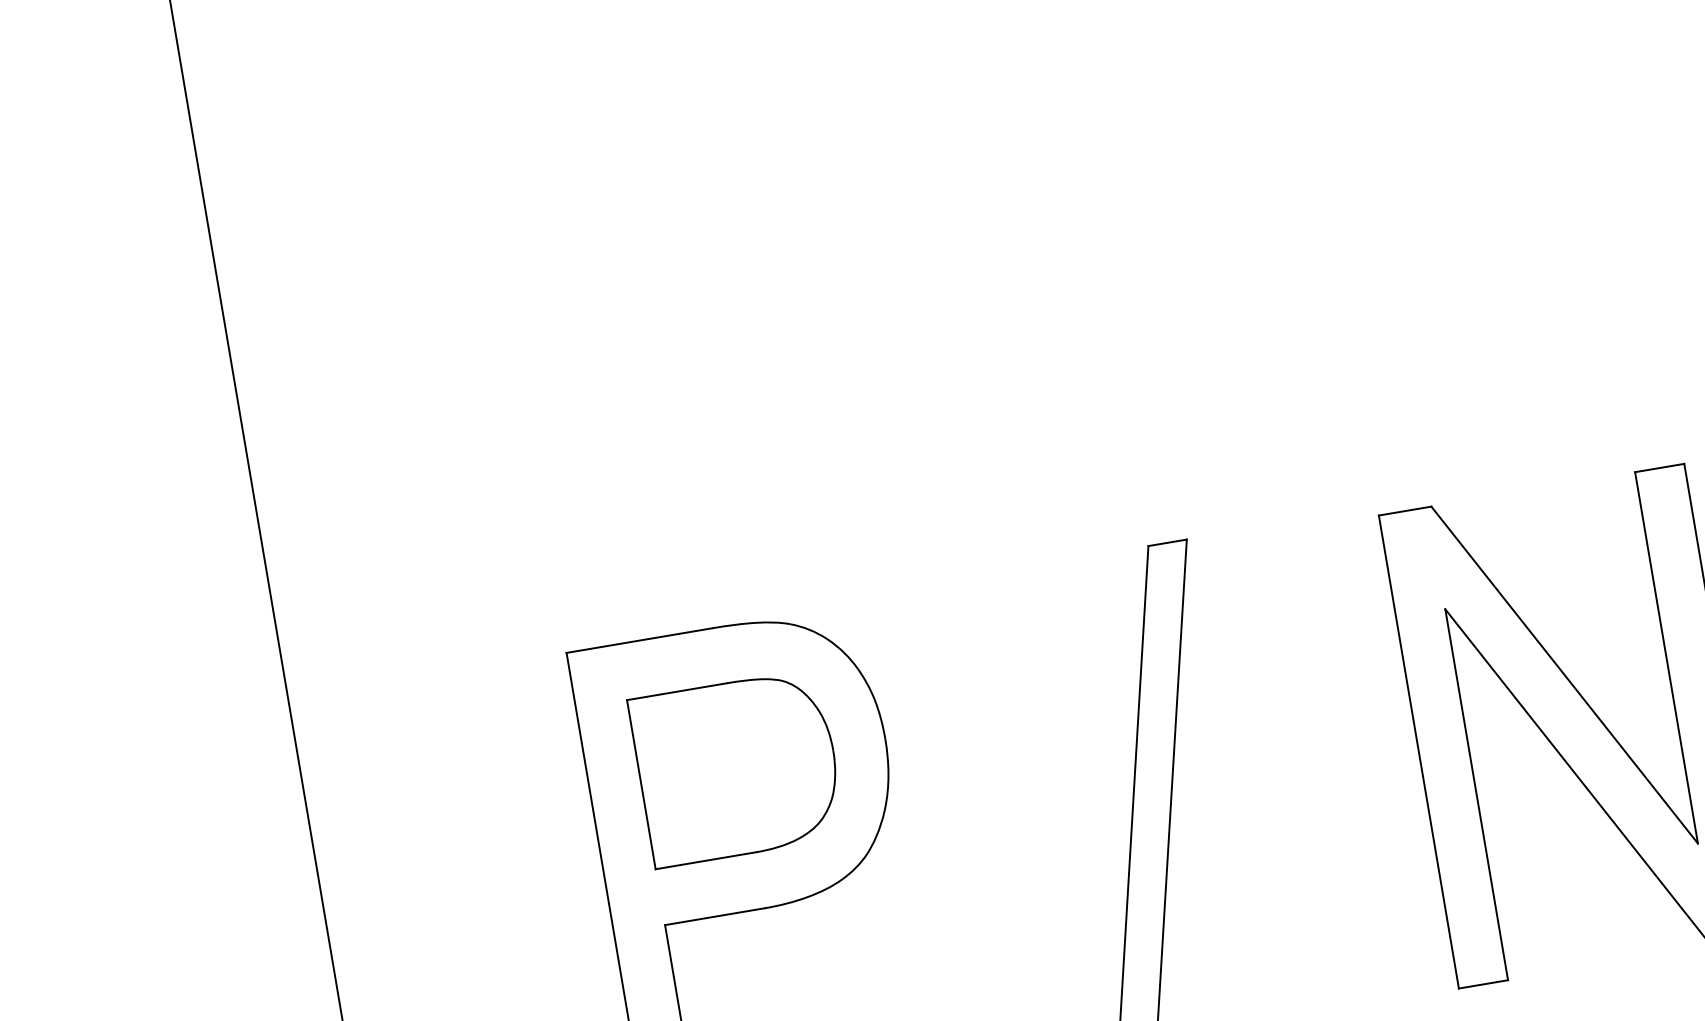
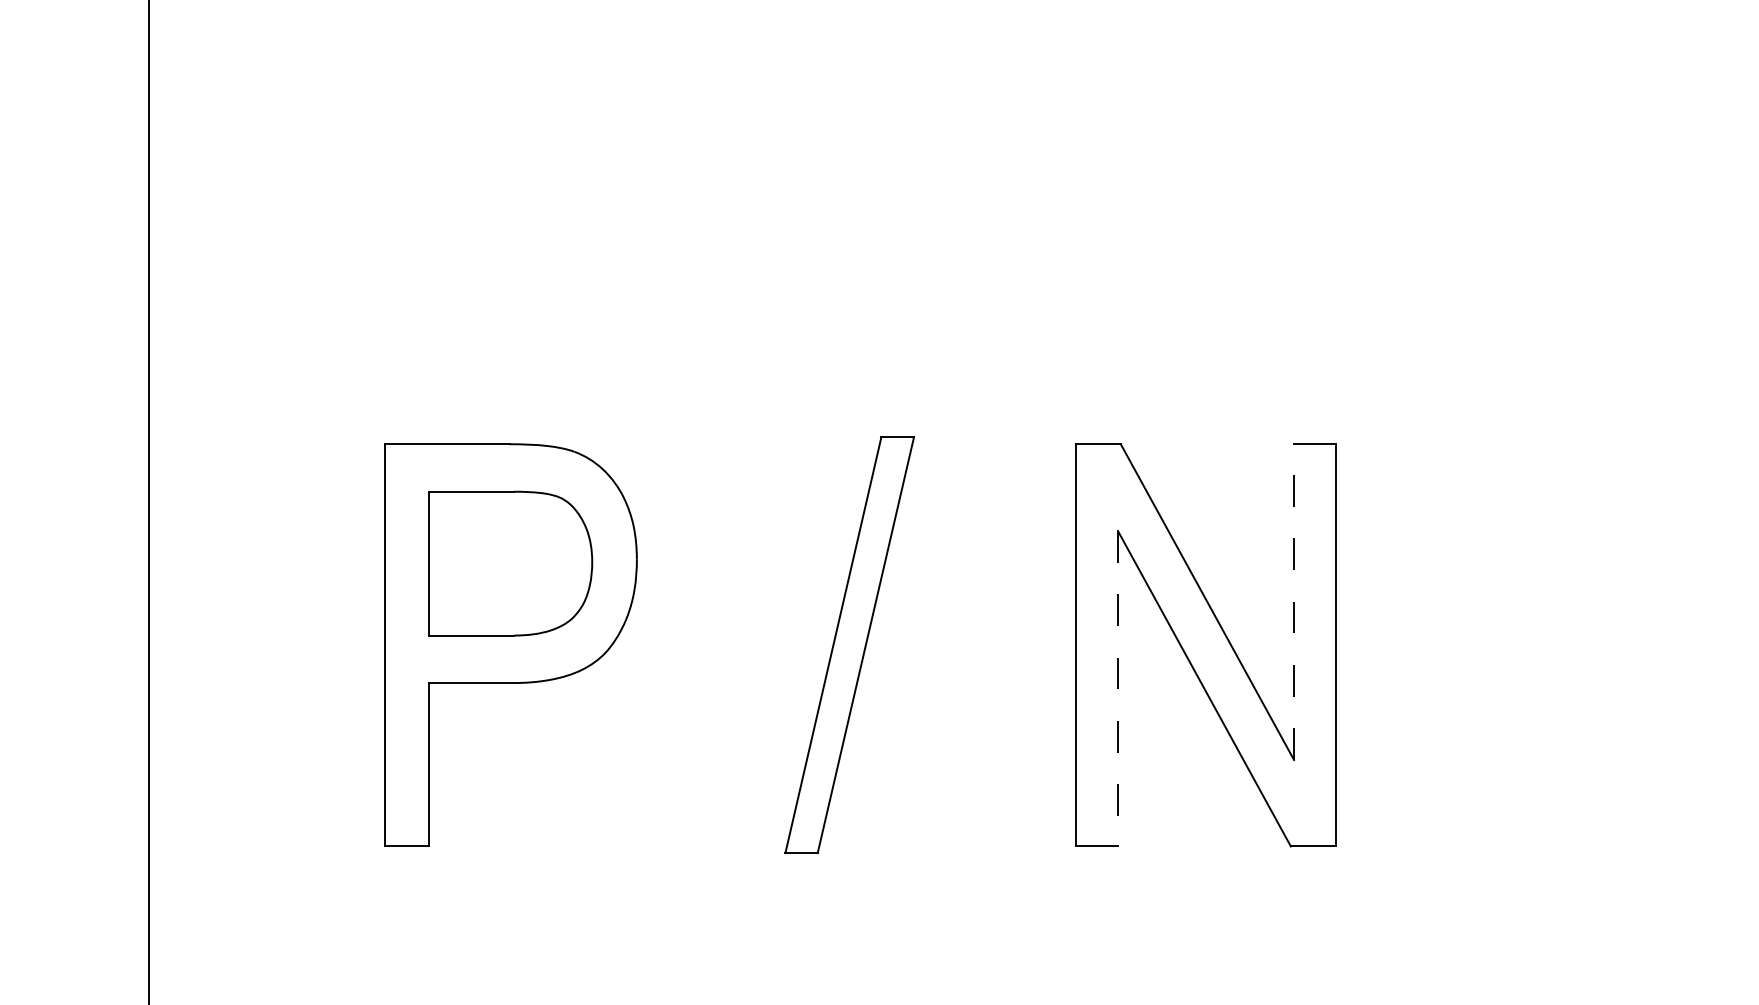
line: (1667, 658) -> (1294, 602), solid -> dashed
line: (1476, 794) -> (1117, 688), solid -> dashed

